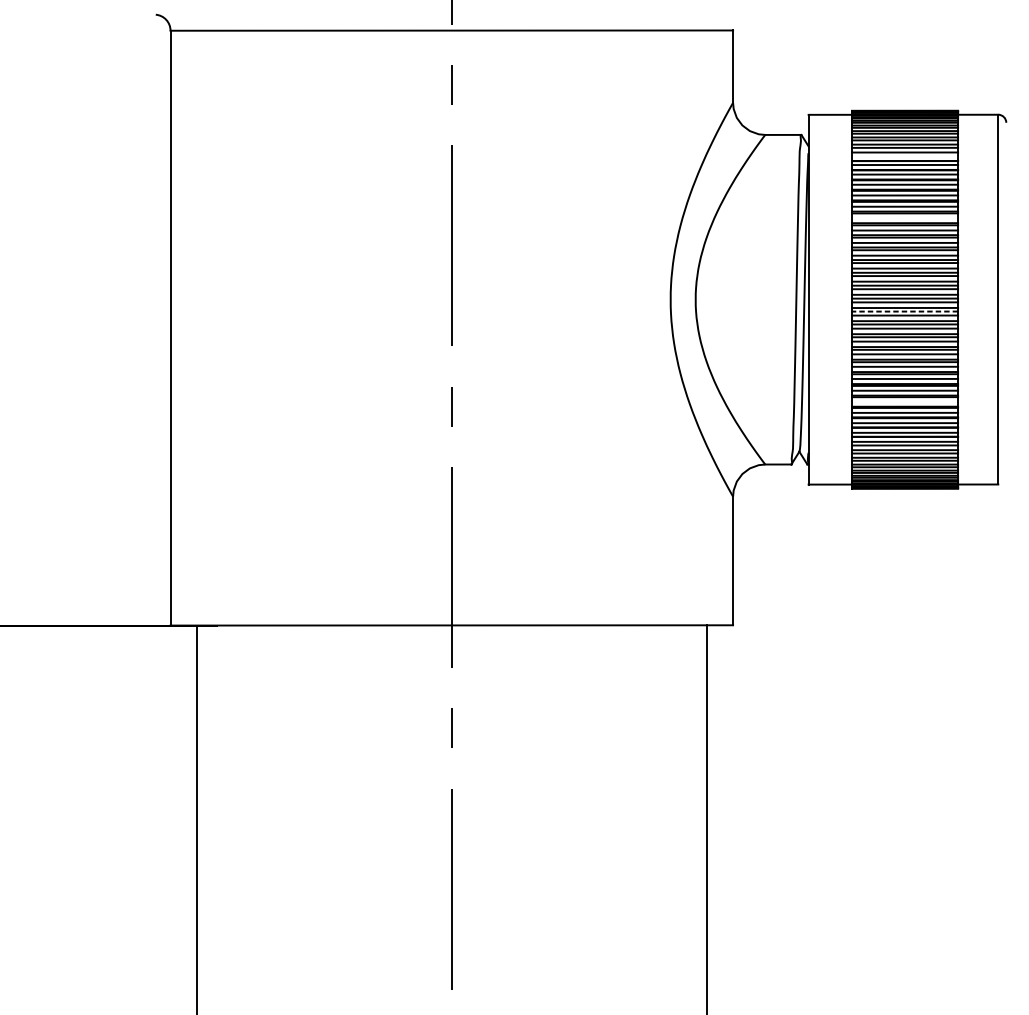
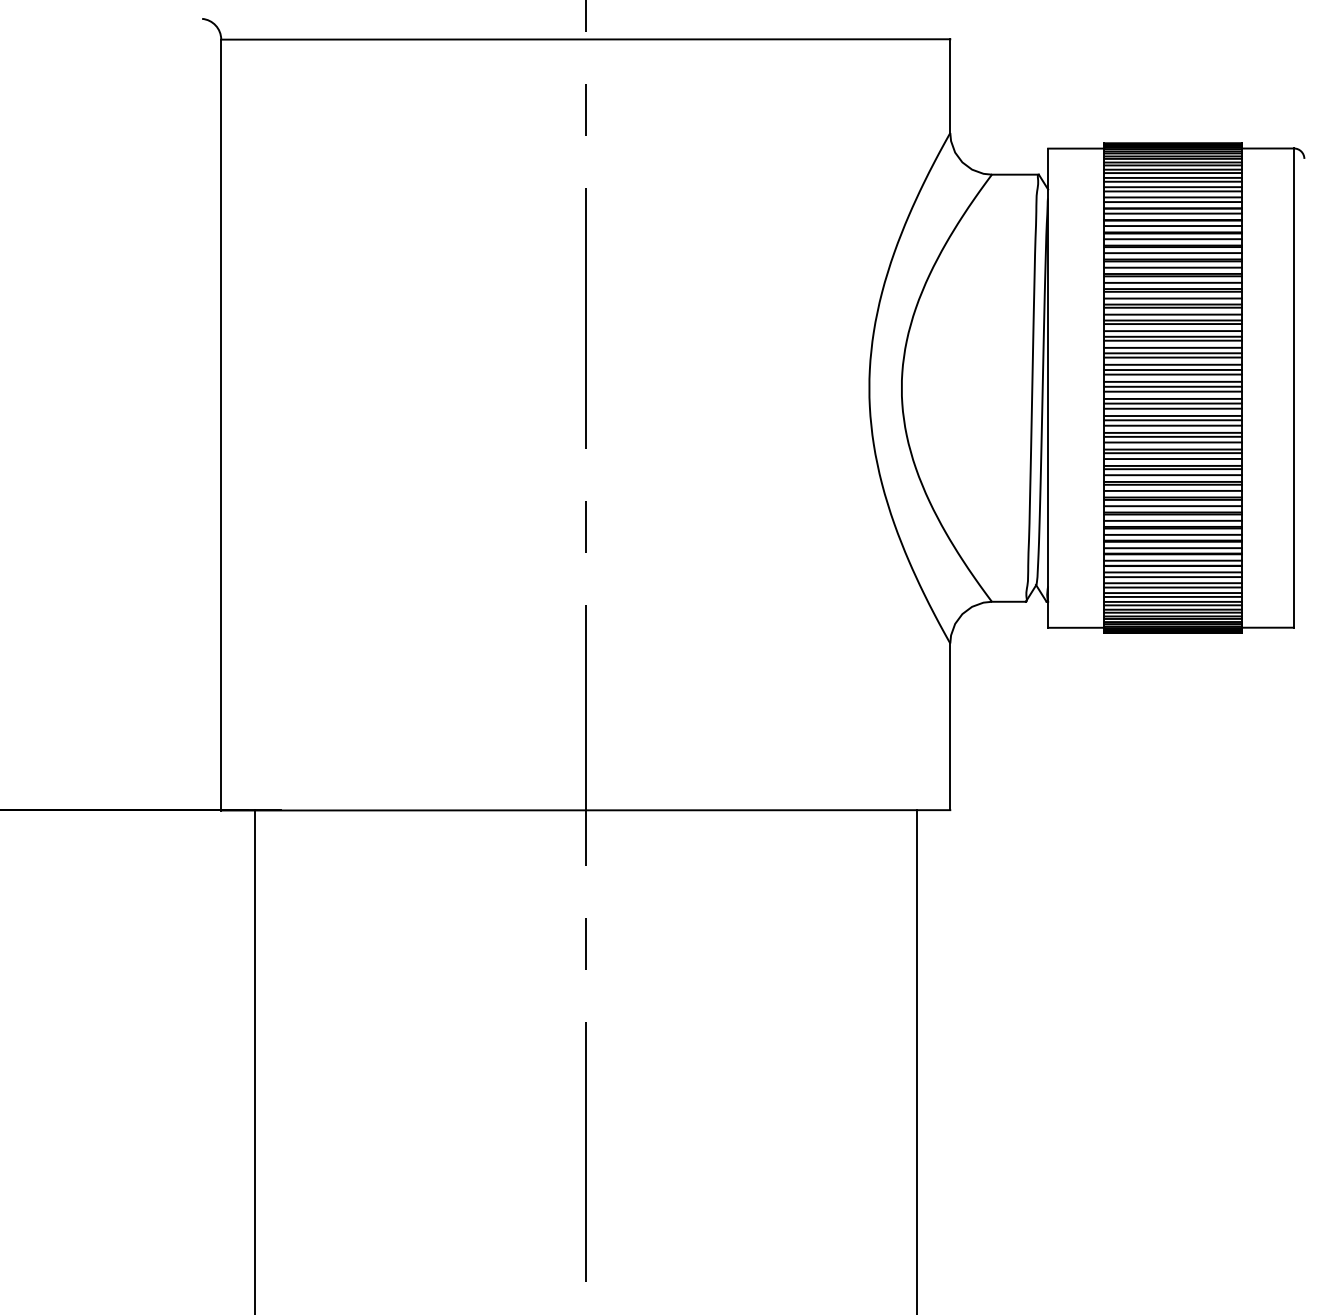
line: (904, 156) -> (1172, 202), added
line: (904, 218) -> (1172, 282), added
line: (905, 311) -> (1173, 403), dashed -> solid
line: (904, 401) -> (1172, 520), added

